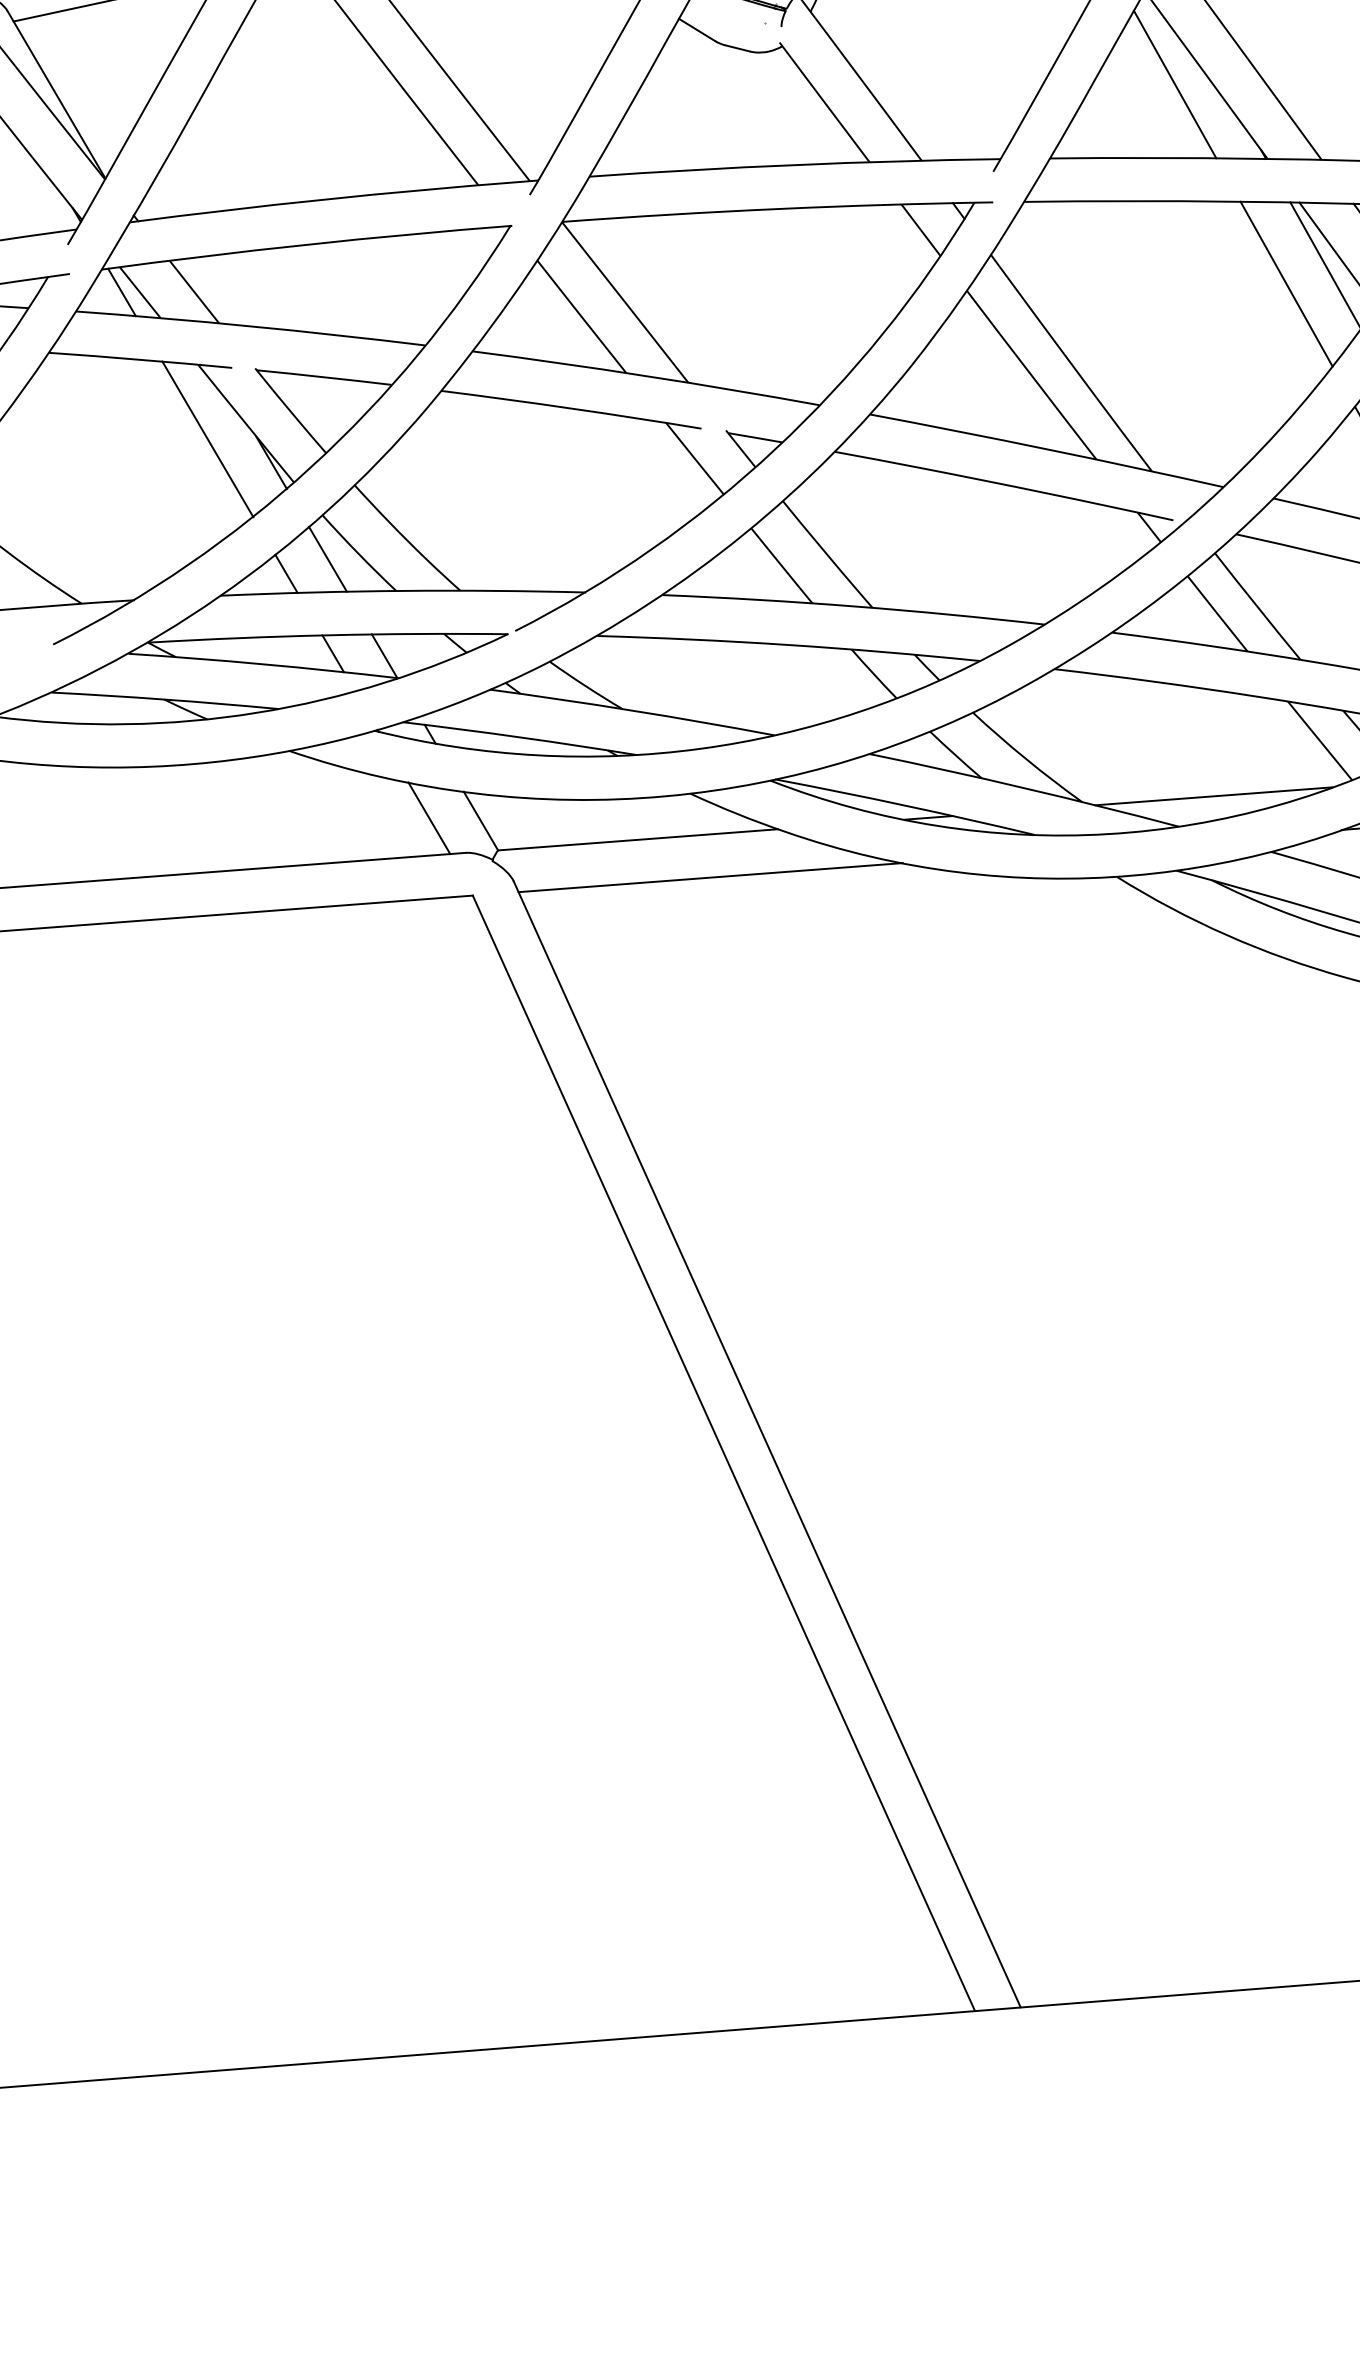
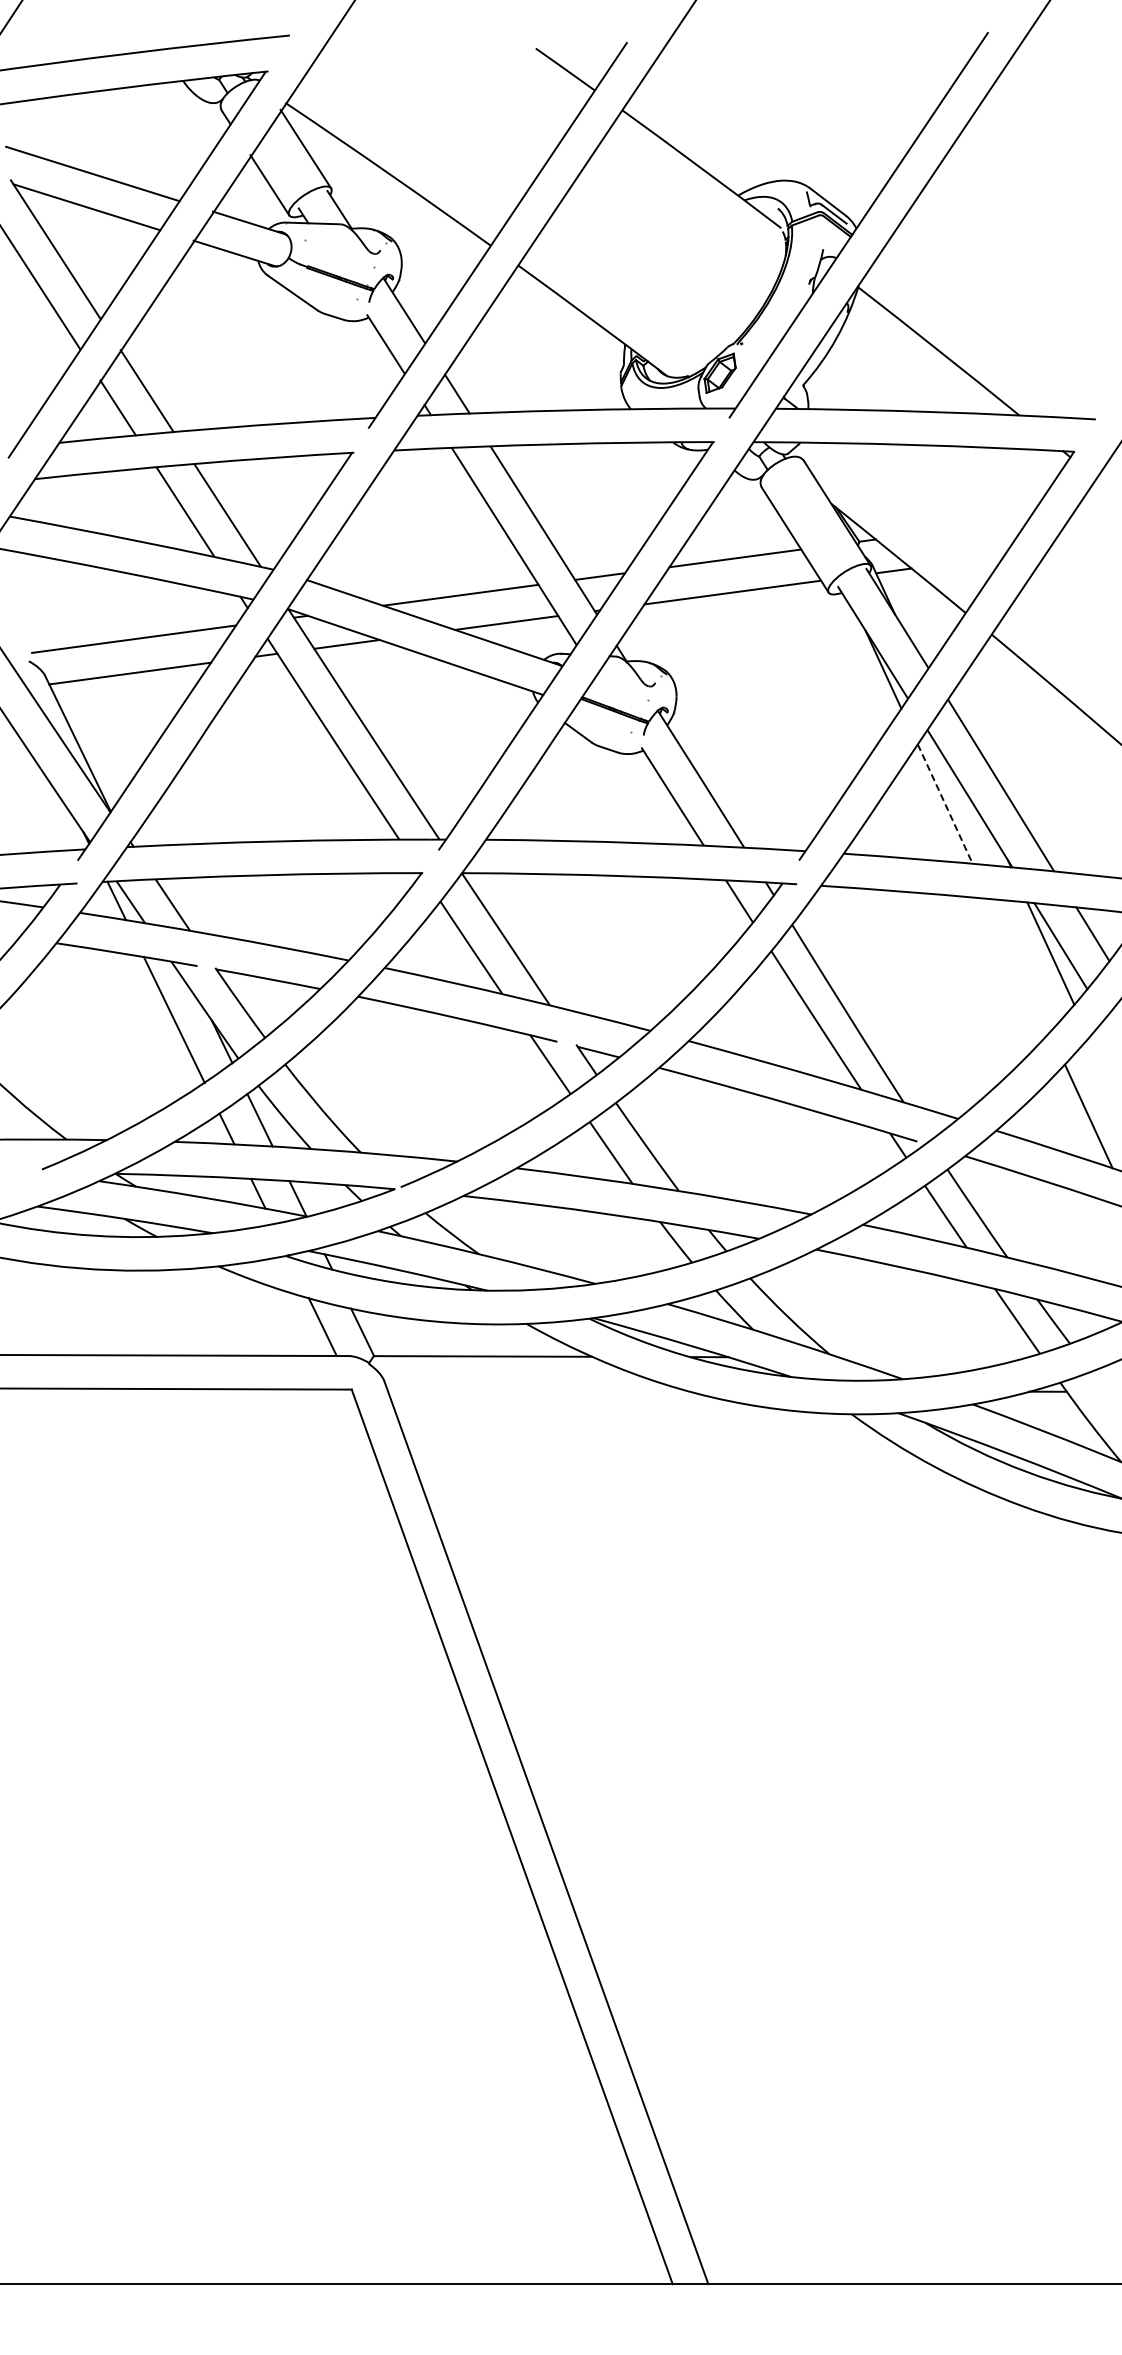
line: (1175, 85) -> (945, 804), solid -> dashed
line: (1286, 284) -> (1019, 965), removed
line: (1213, 795) -> (931, 1357), removed
line: (709, 876) -> (536, 1389), removed

